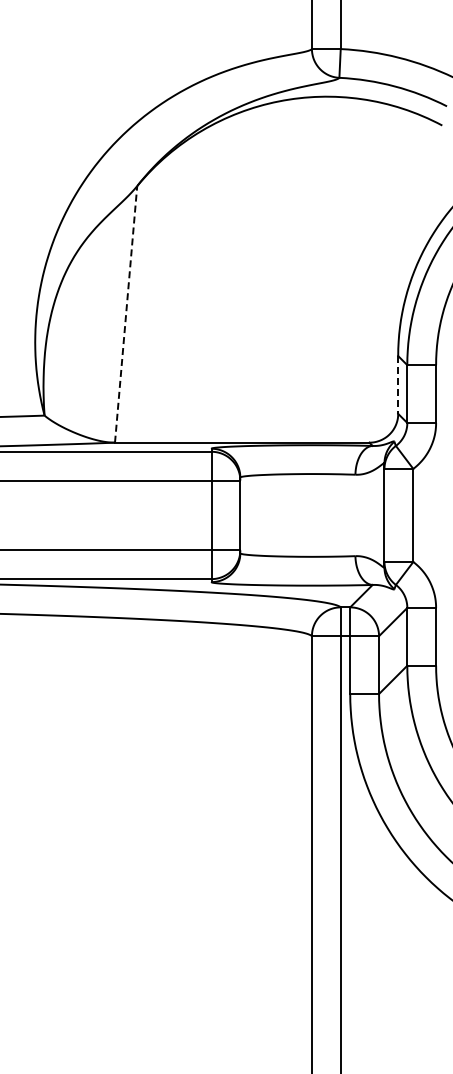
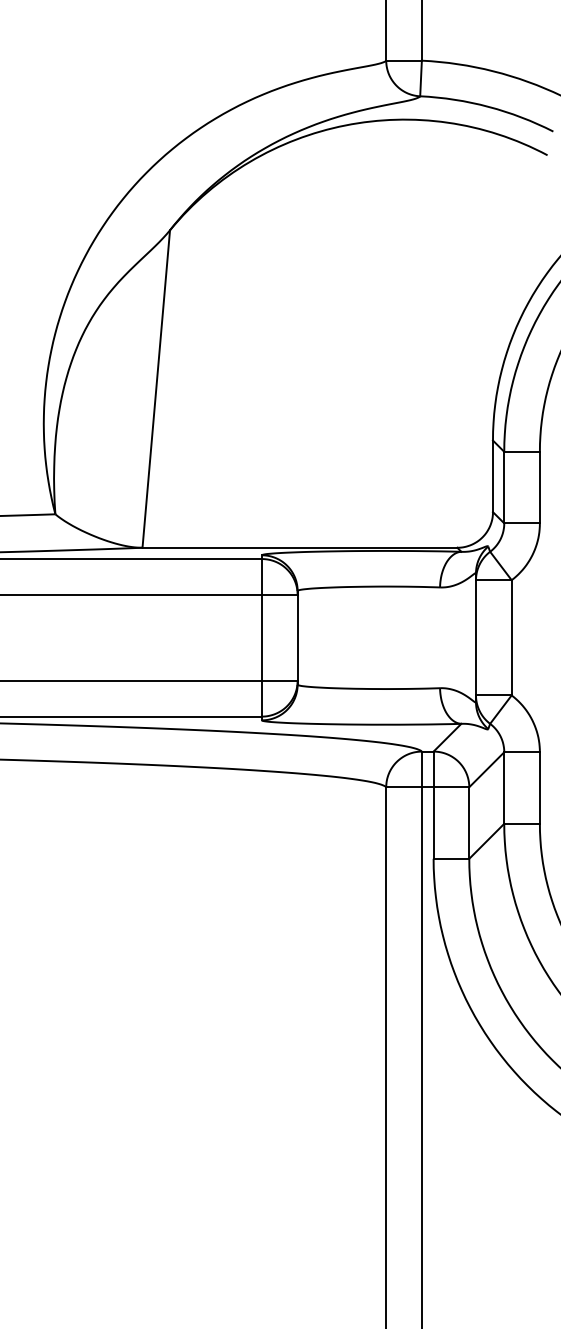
line: (126, 314) -> (156, 389), dashed -> solid
line: (398, 384) -> (493, 475), dashed -> solid

